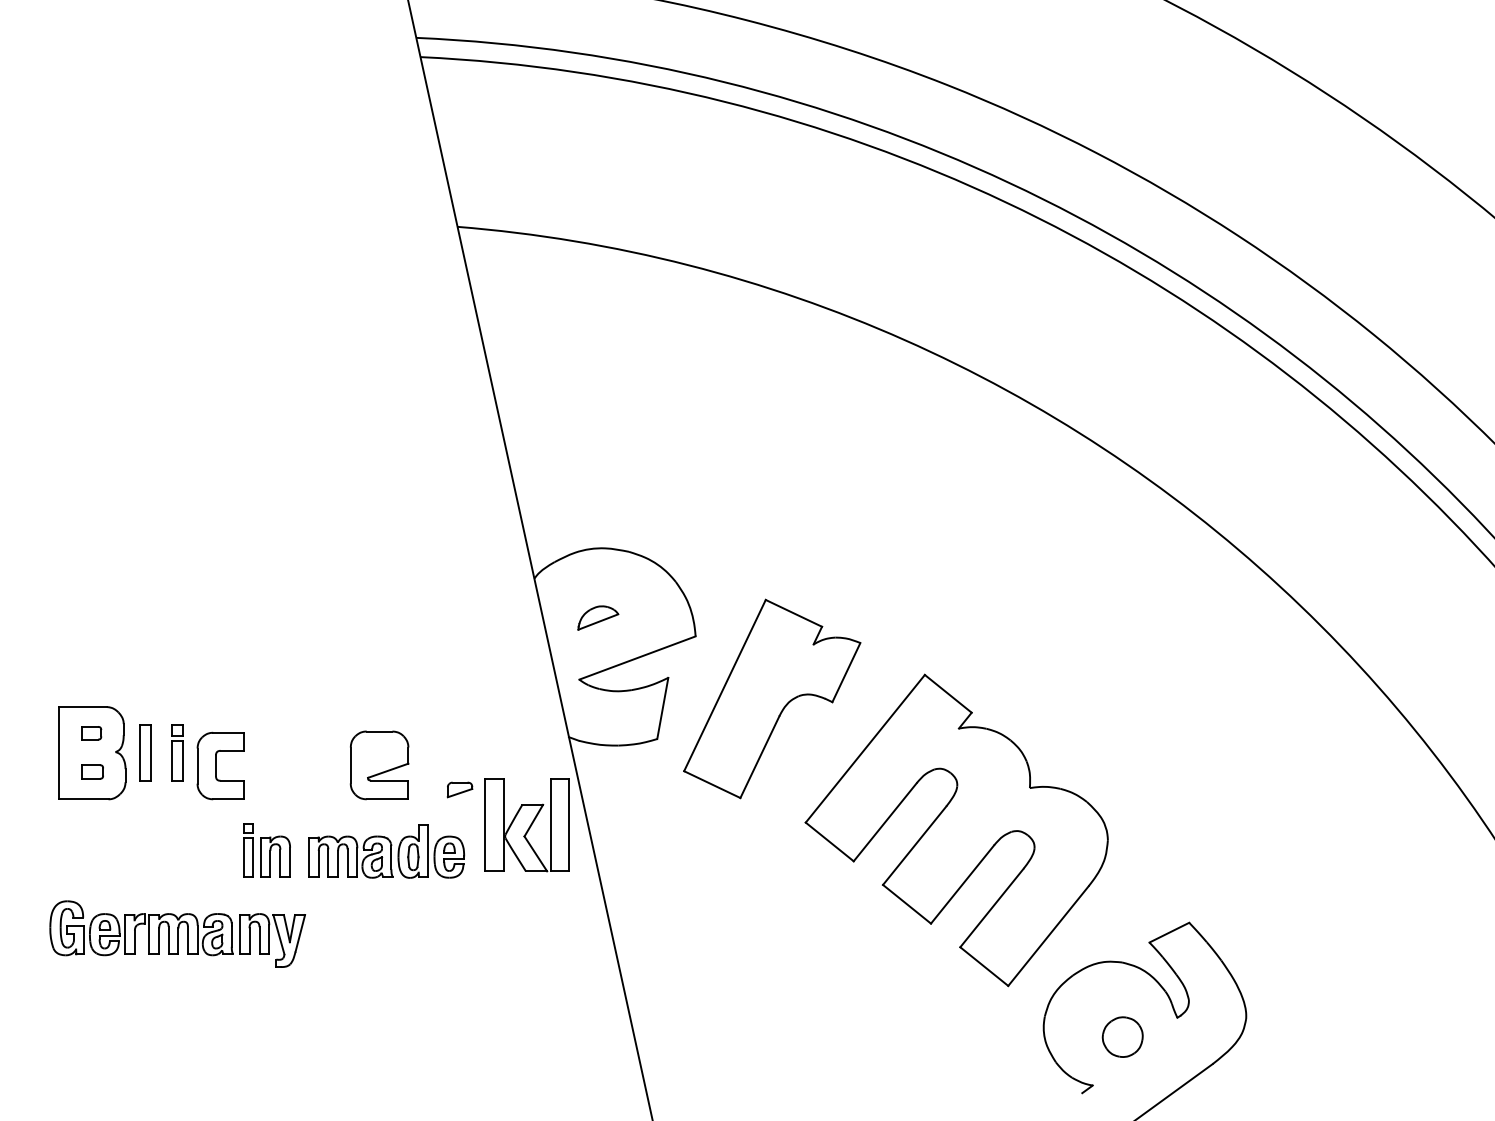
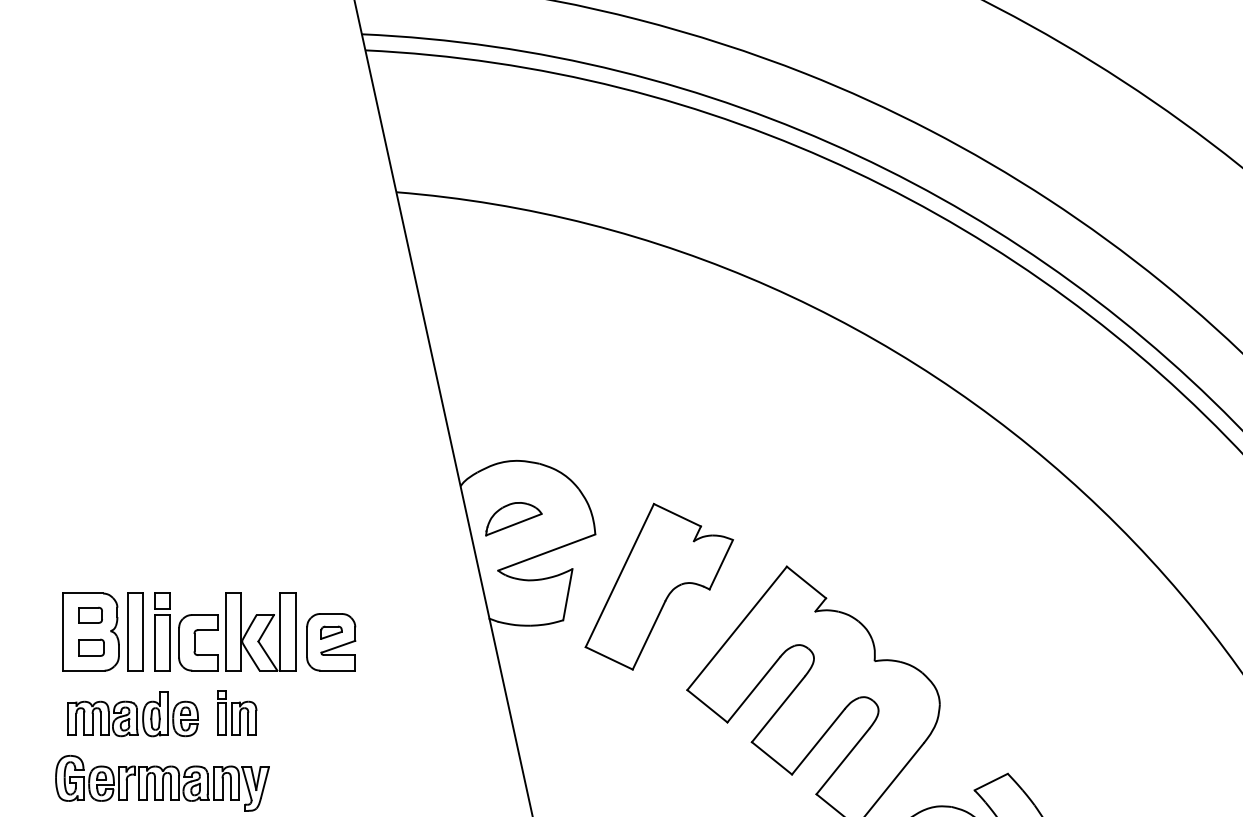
part: (598, 617) -> (514, 518), size x1.67
part: (91, 733) -> (90, 615), size x1.43
part: (145, 752) -> (135, 631), size x1.67
part: (177, 752) -> (162, 631), size x1.67
part: (92, 771) -> (91, 647), size x1.43
part: (459, 789) -> (331, 632), moved
part: (526, 825) -> (260, 632), moved
part: (386, 851) -> (133, 714), moved

